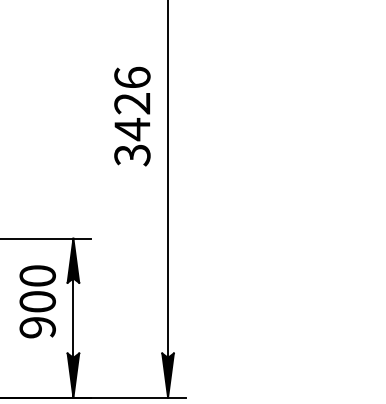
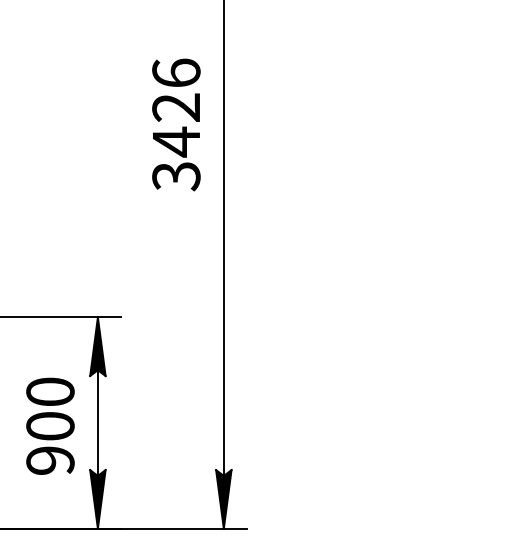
text: (132, 116) -> (176, 124), moved
text: (37, 301) -> (50, 425), moved

